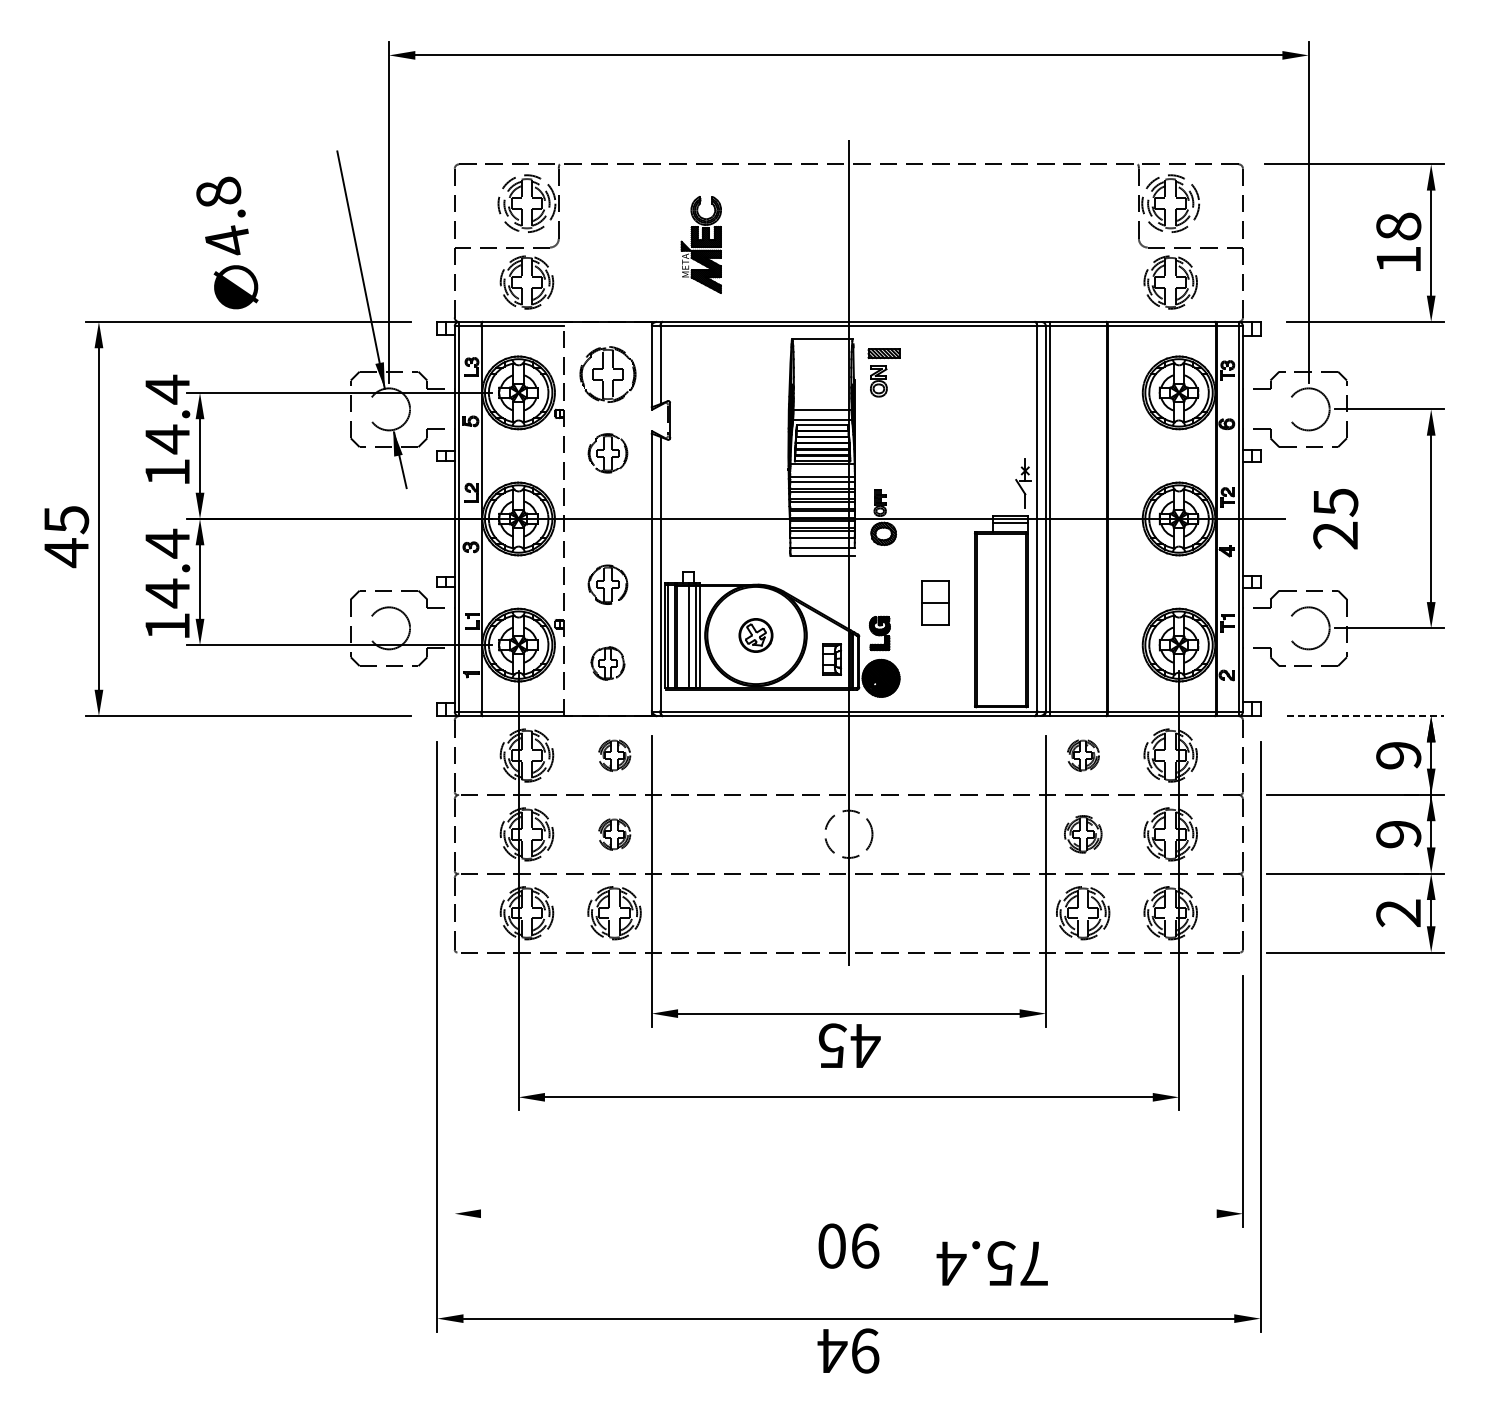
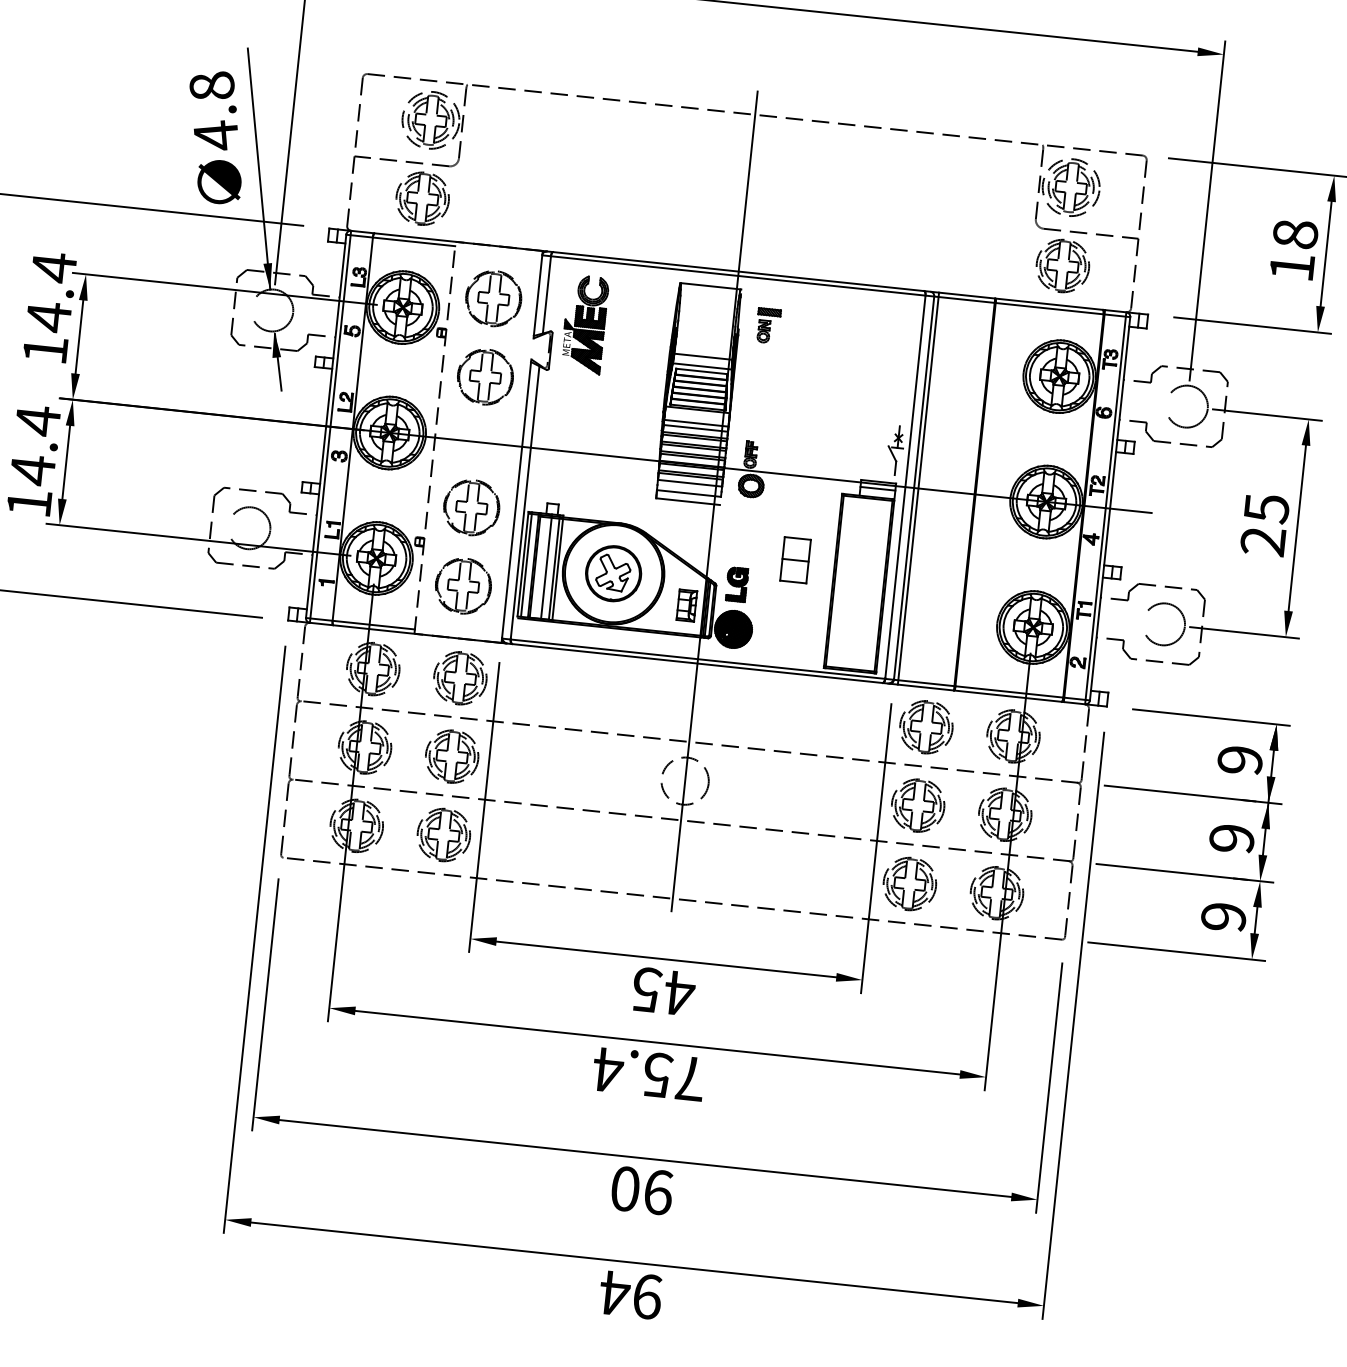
text: (227, 242) -> (215, 136), moved
part: (700, 244) -> (584, 324), moved
part: (883, 372) -> (767, 325), size x0.71
part: (607, 453) -> (484, 377), size x1.43
text: (1335, 519) -> (1264, 525), moved
part: (607, 584) -> (471, 507), size x1.43
part: (755, 635) -> (613, 573), size x1.67
part: (607, 663) -> (462, 586), size x1.67
line: (1365, 716) -> (1211, 717), dashed -> solid
part: (614, 755) -> (460, 678), size x1.67
part: (1083, 755) -> (926, 727), size x1.67
part: (614, 834) -> (452, 756), size x1.67
part: (1083, 834) -> (918, 805), size x1.43
text: (1398, 913) -> (1223, 917), 2 -> 9
line: (454, 1100) -> (265, 1004), added
line: (848, 1213) -> (645, 1158), added
text: (991, 1263) -> (647, 1074), moved

